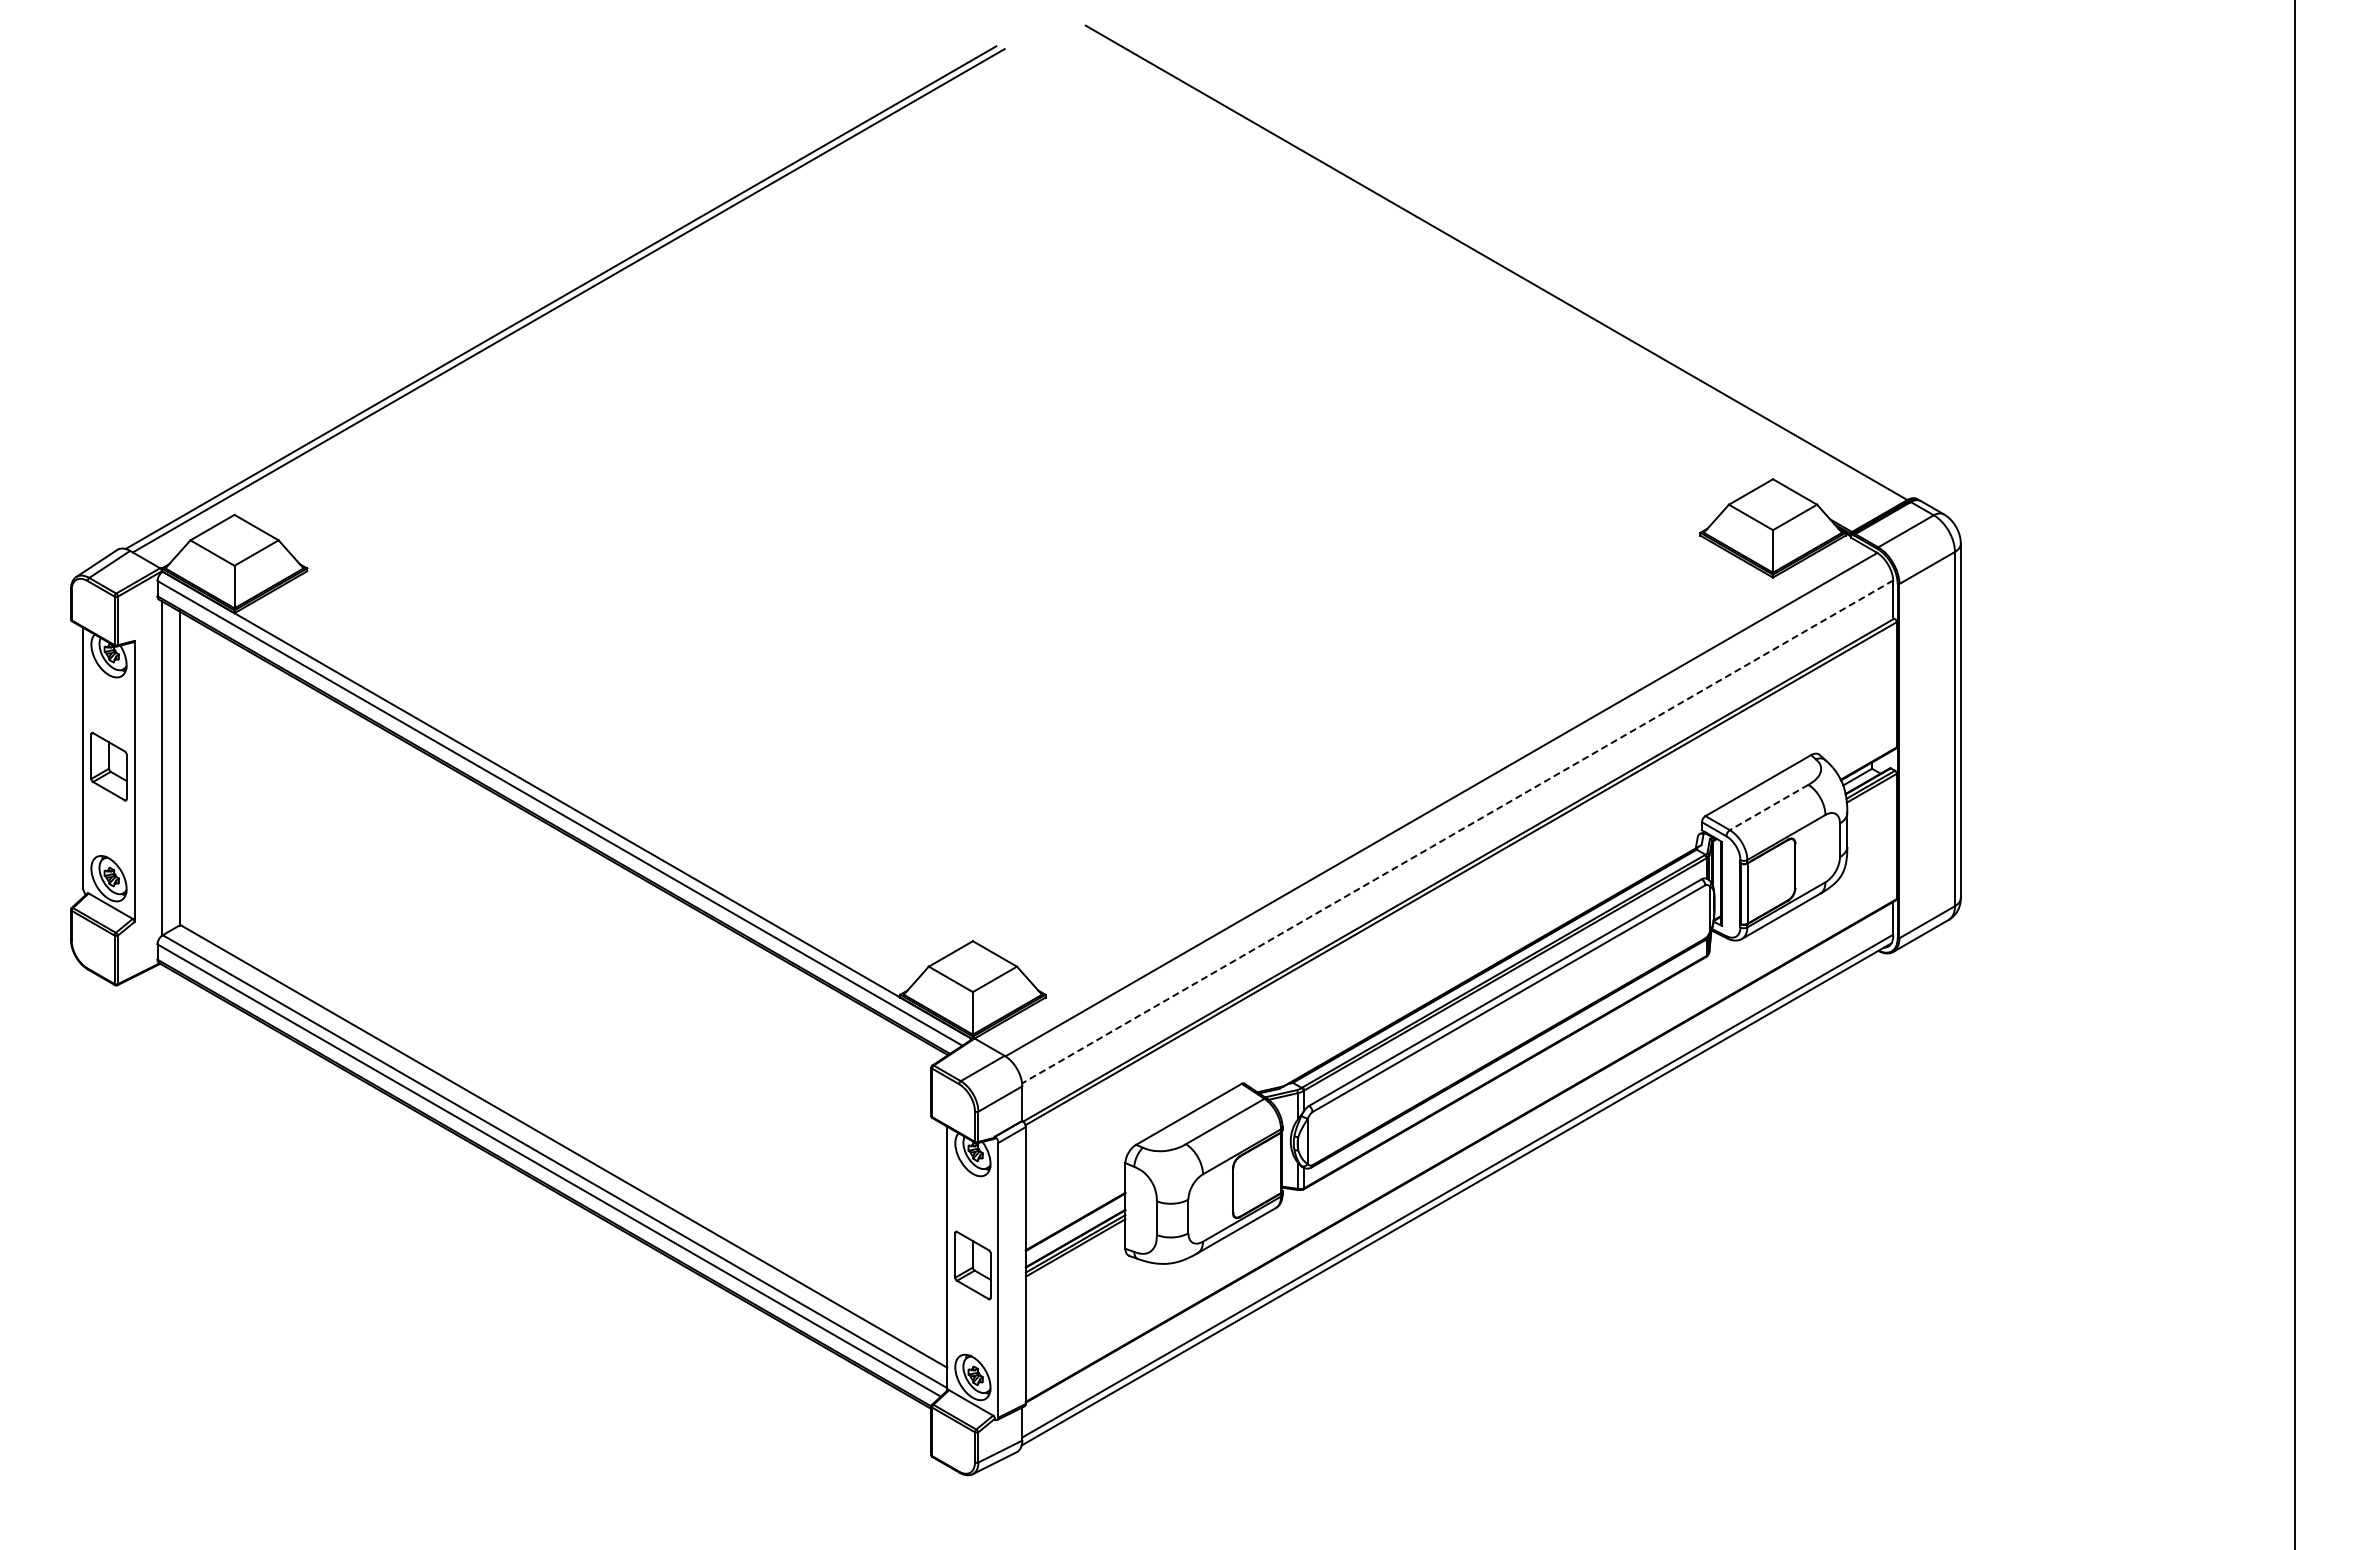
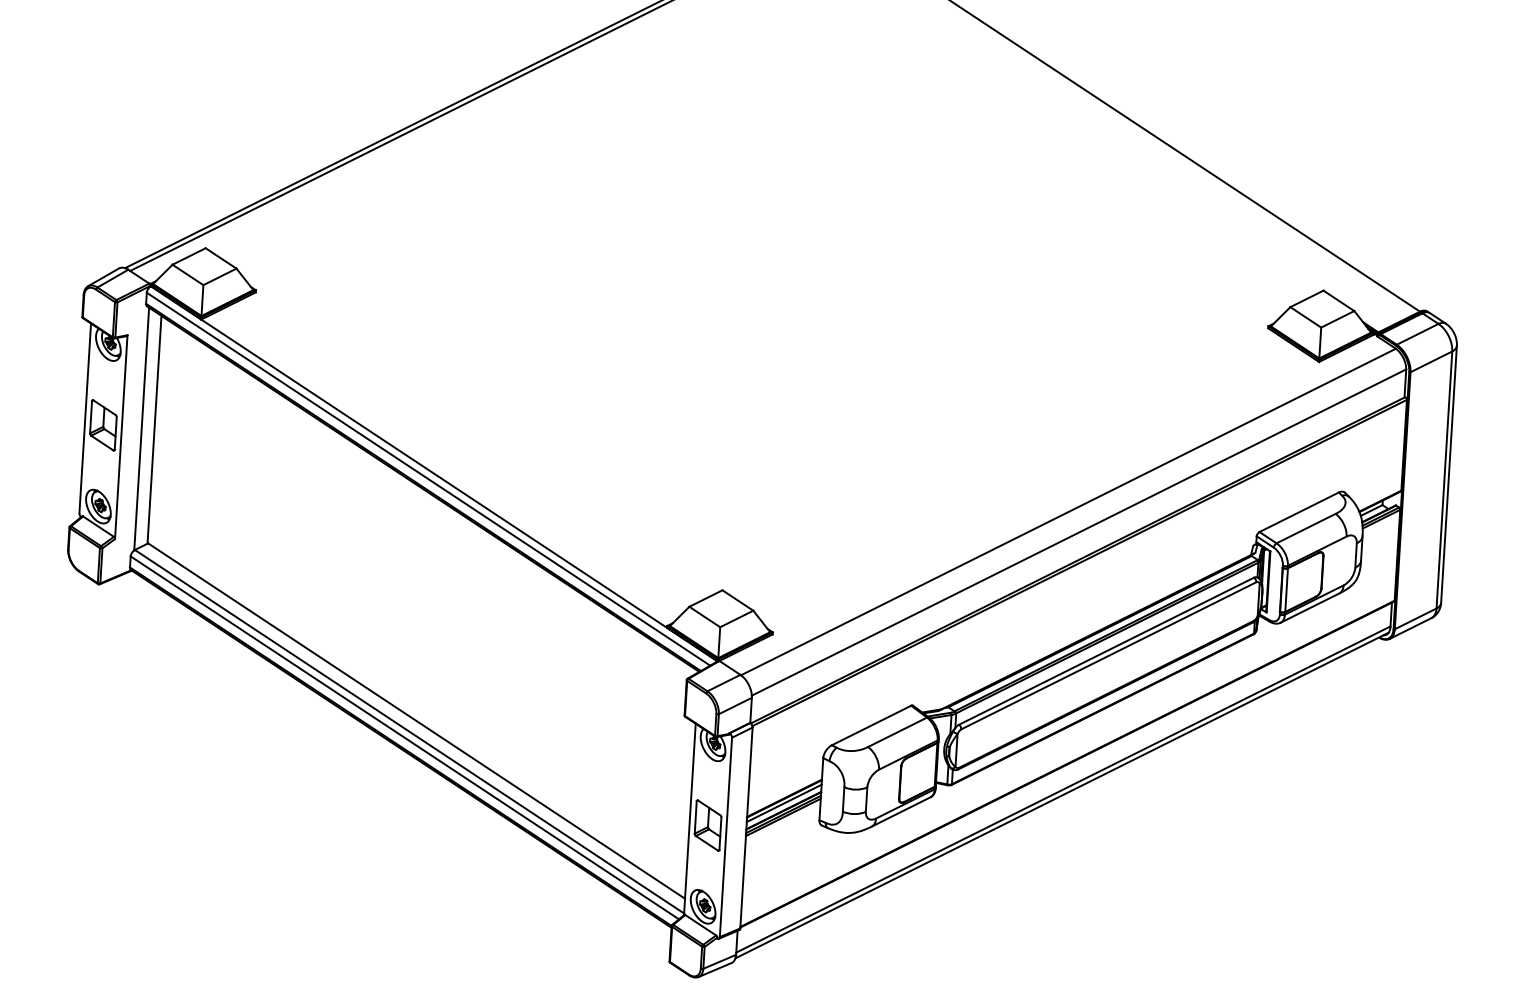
line: (1768, 807) -> (1305, 528), dashed -> solid
line: (1457, 831) -> (1078, 532), dashed -> solid
line: (1075, 1228) -> (784, 803), added

